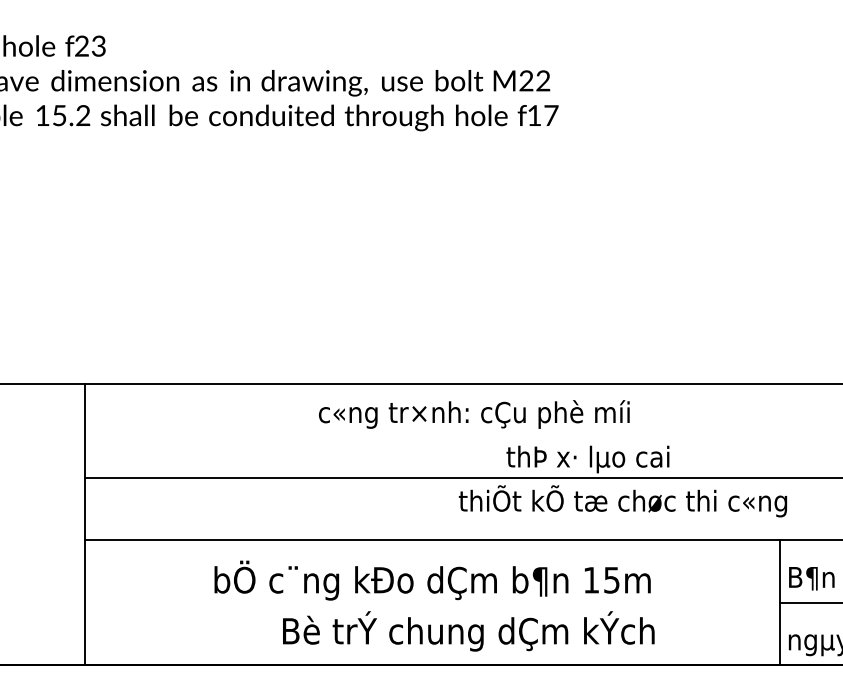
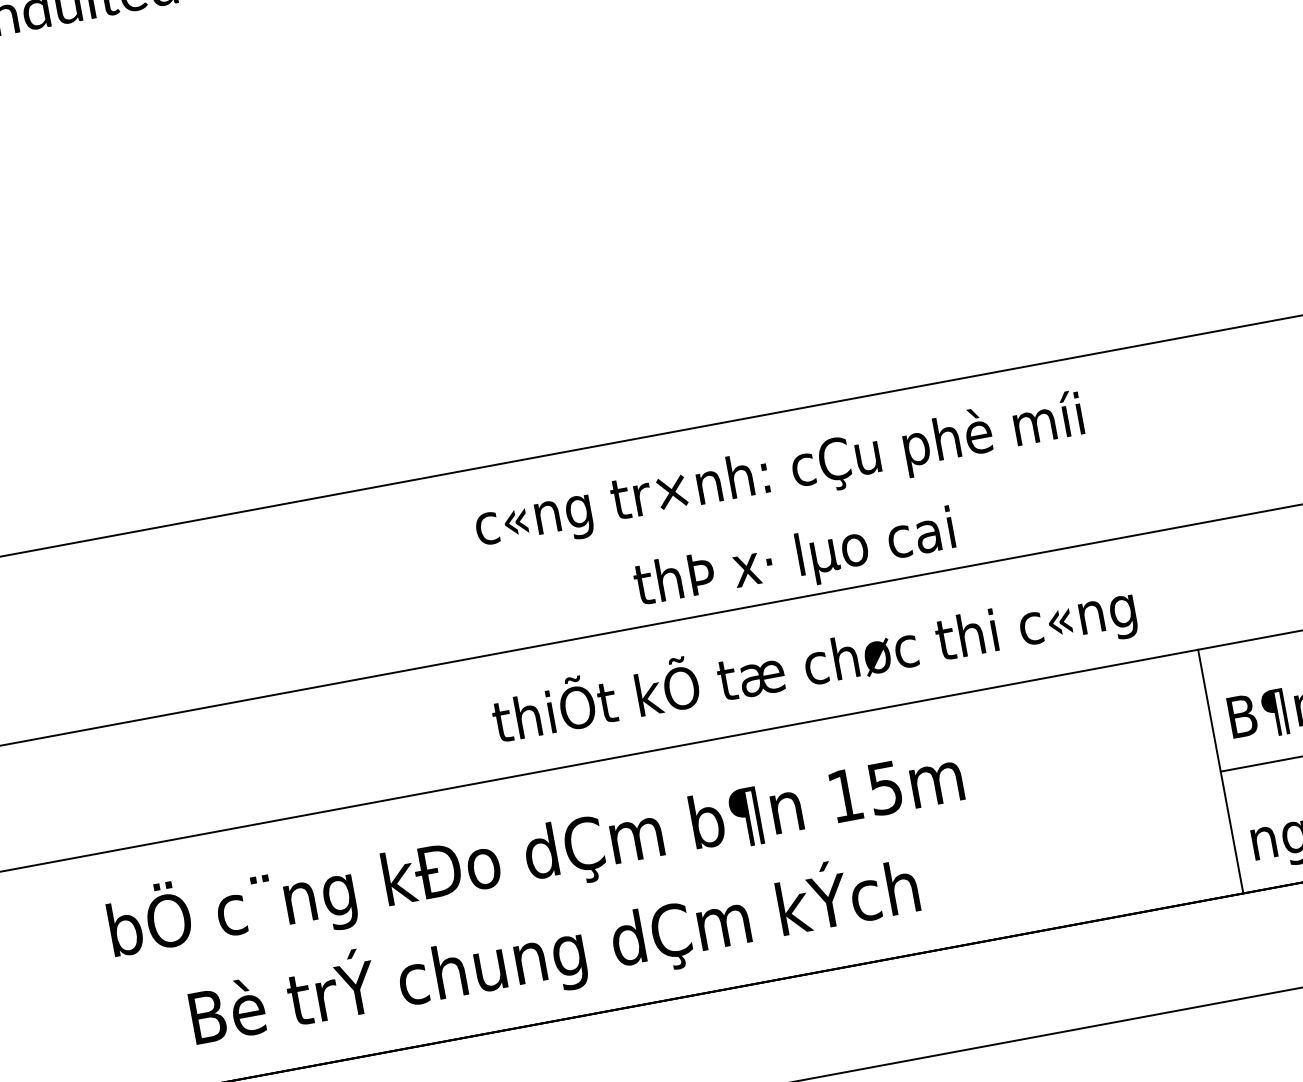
text: (474, 414) -> (779, 473), moved
text: (622, 501) -> (813, 664), moved
text: (468, 631) -> (553, 952), moved

